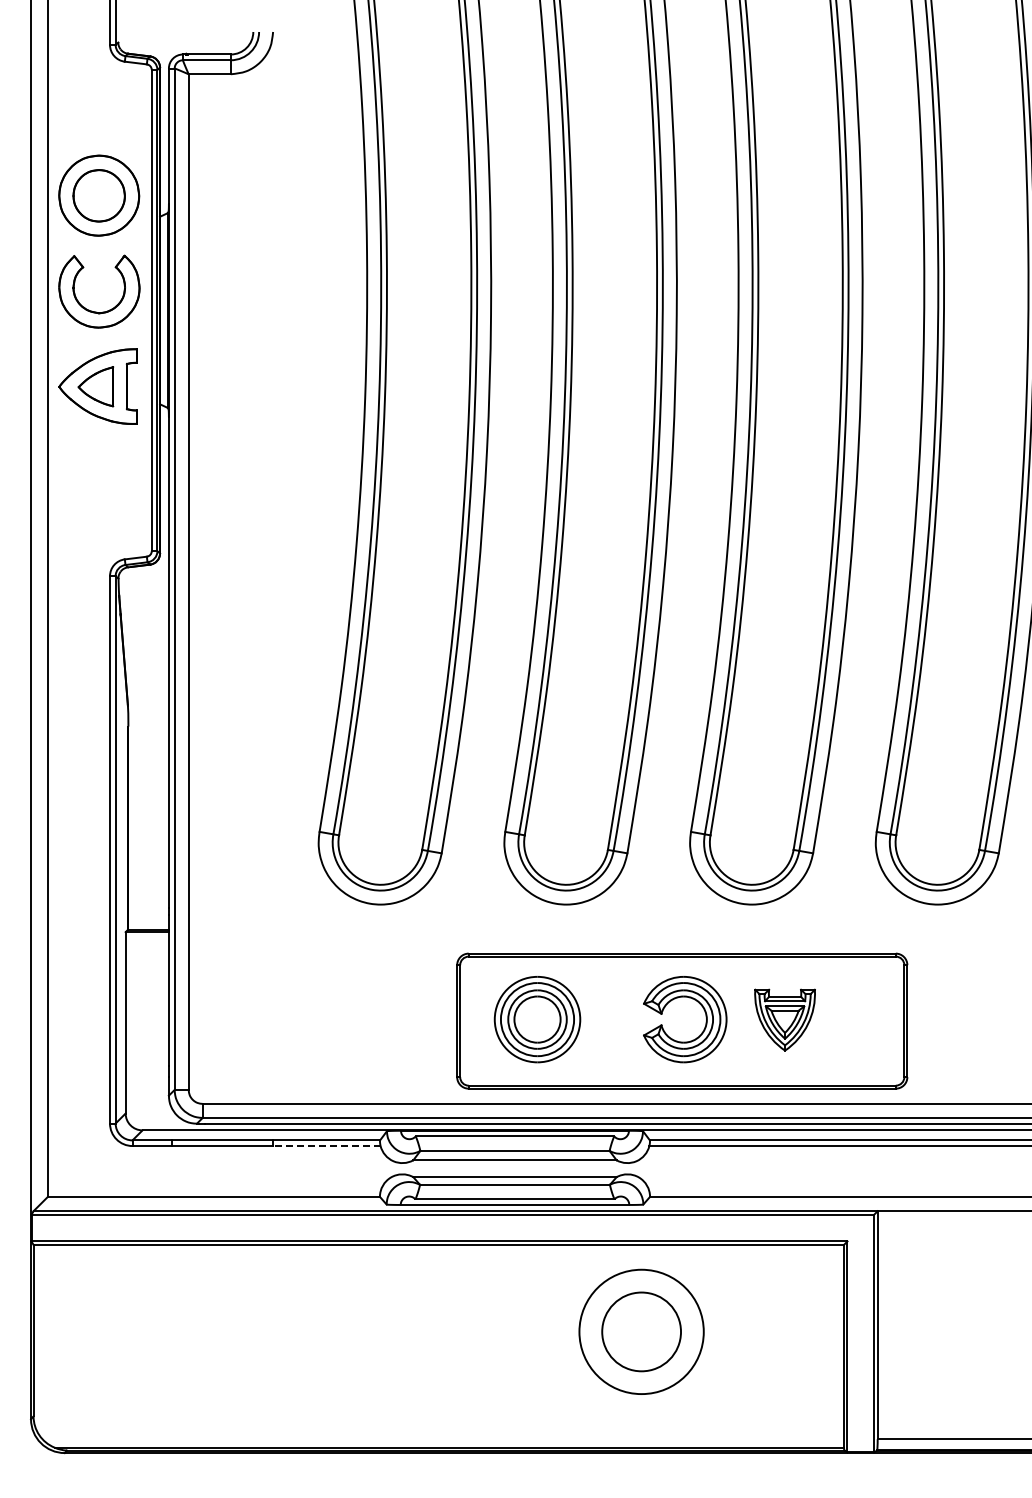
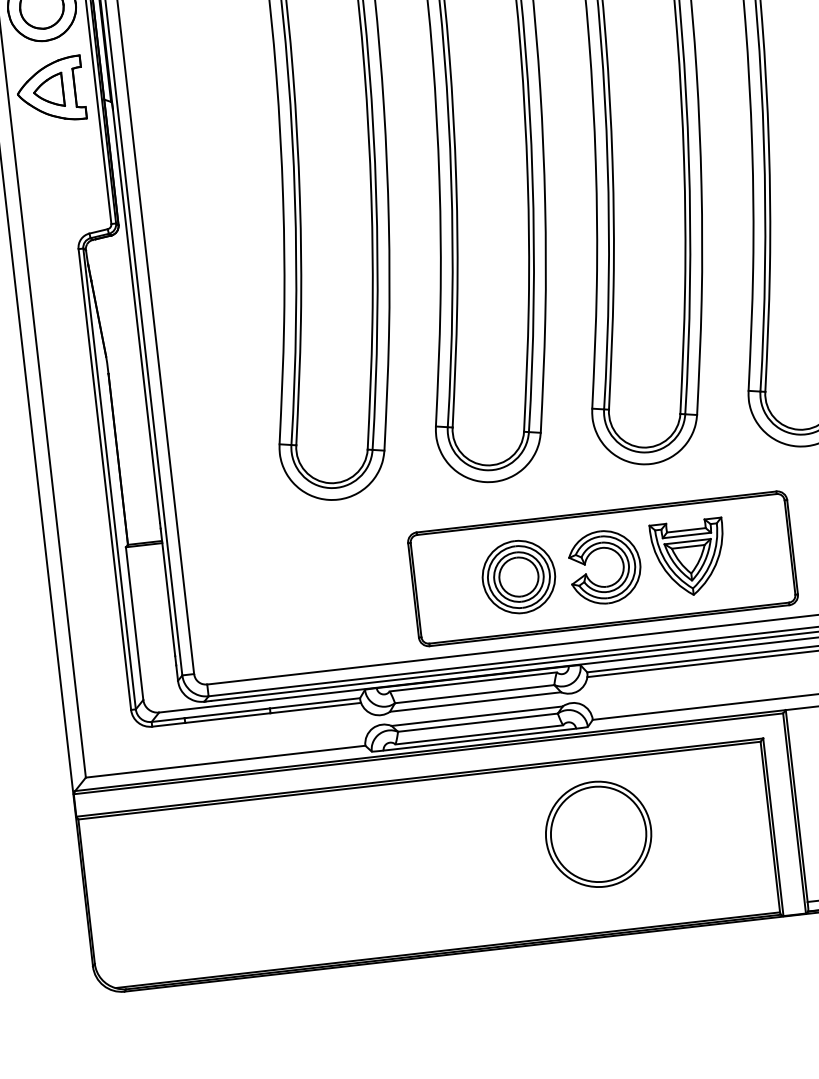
part: (537, 1019) -> (518, 577), moved
part: (784, 1019) -> (688, 557), size x1.43
line: (326, 1146) -> (315, 708), dashed -> solid
circle: (641, 1331) -> (598, 834), size x1.43

